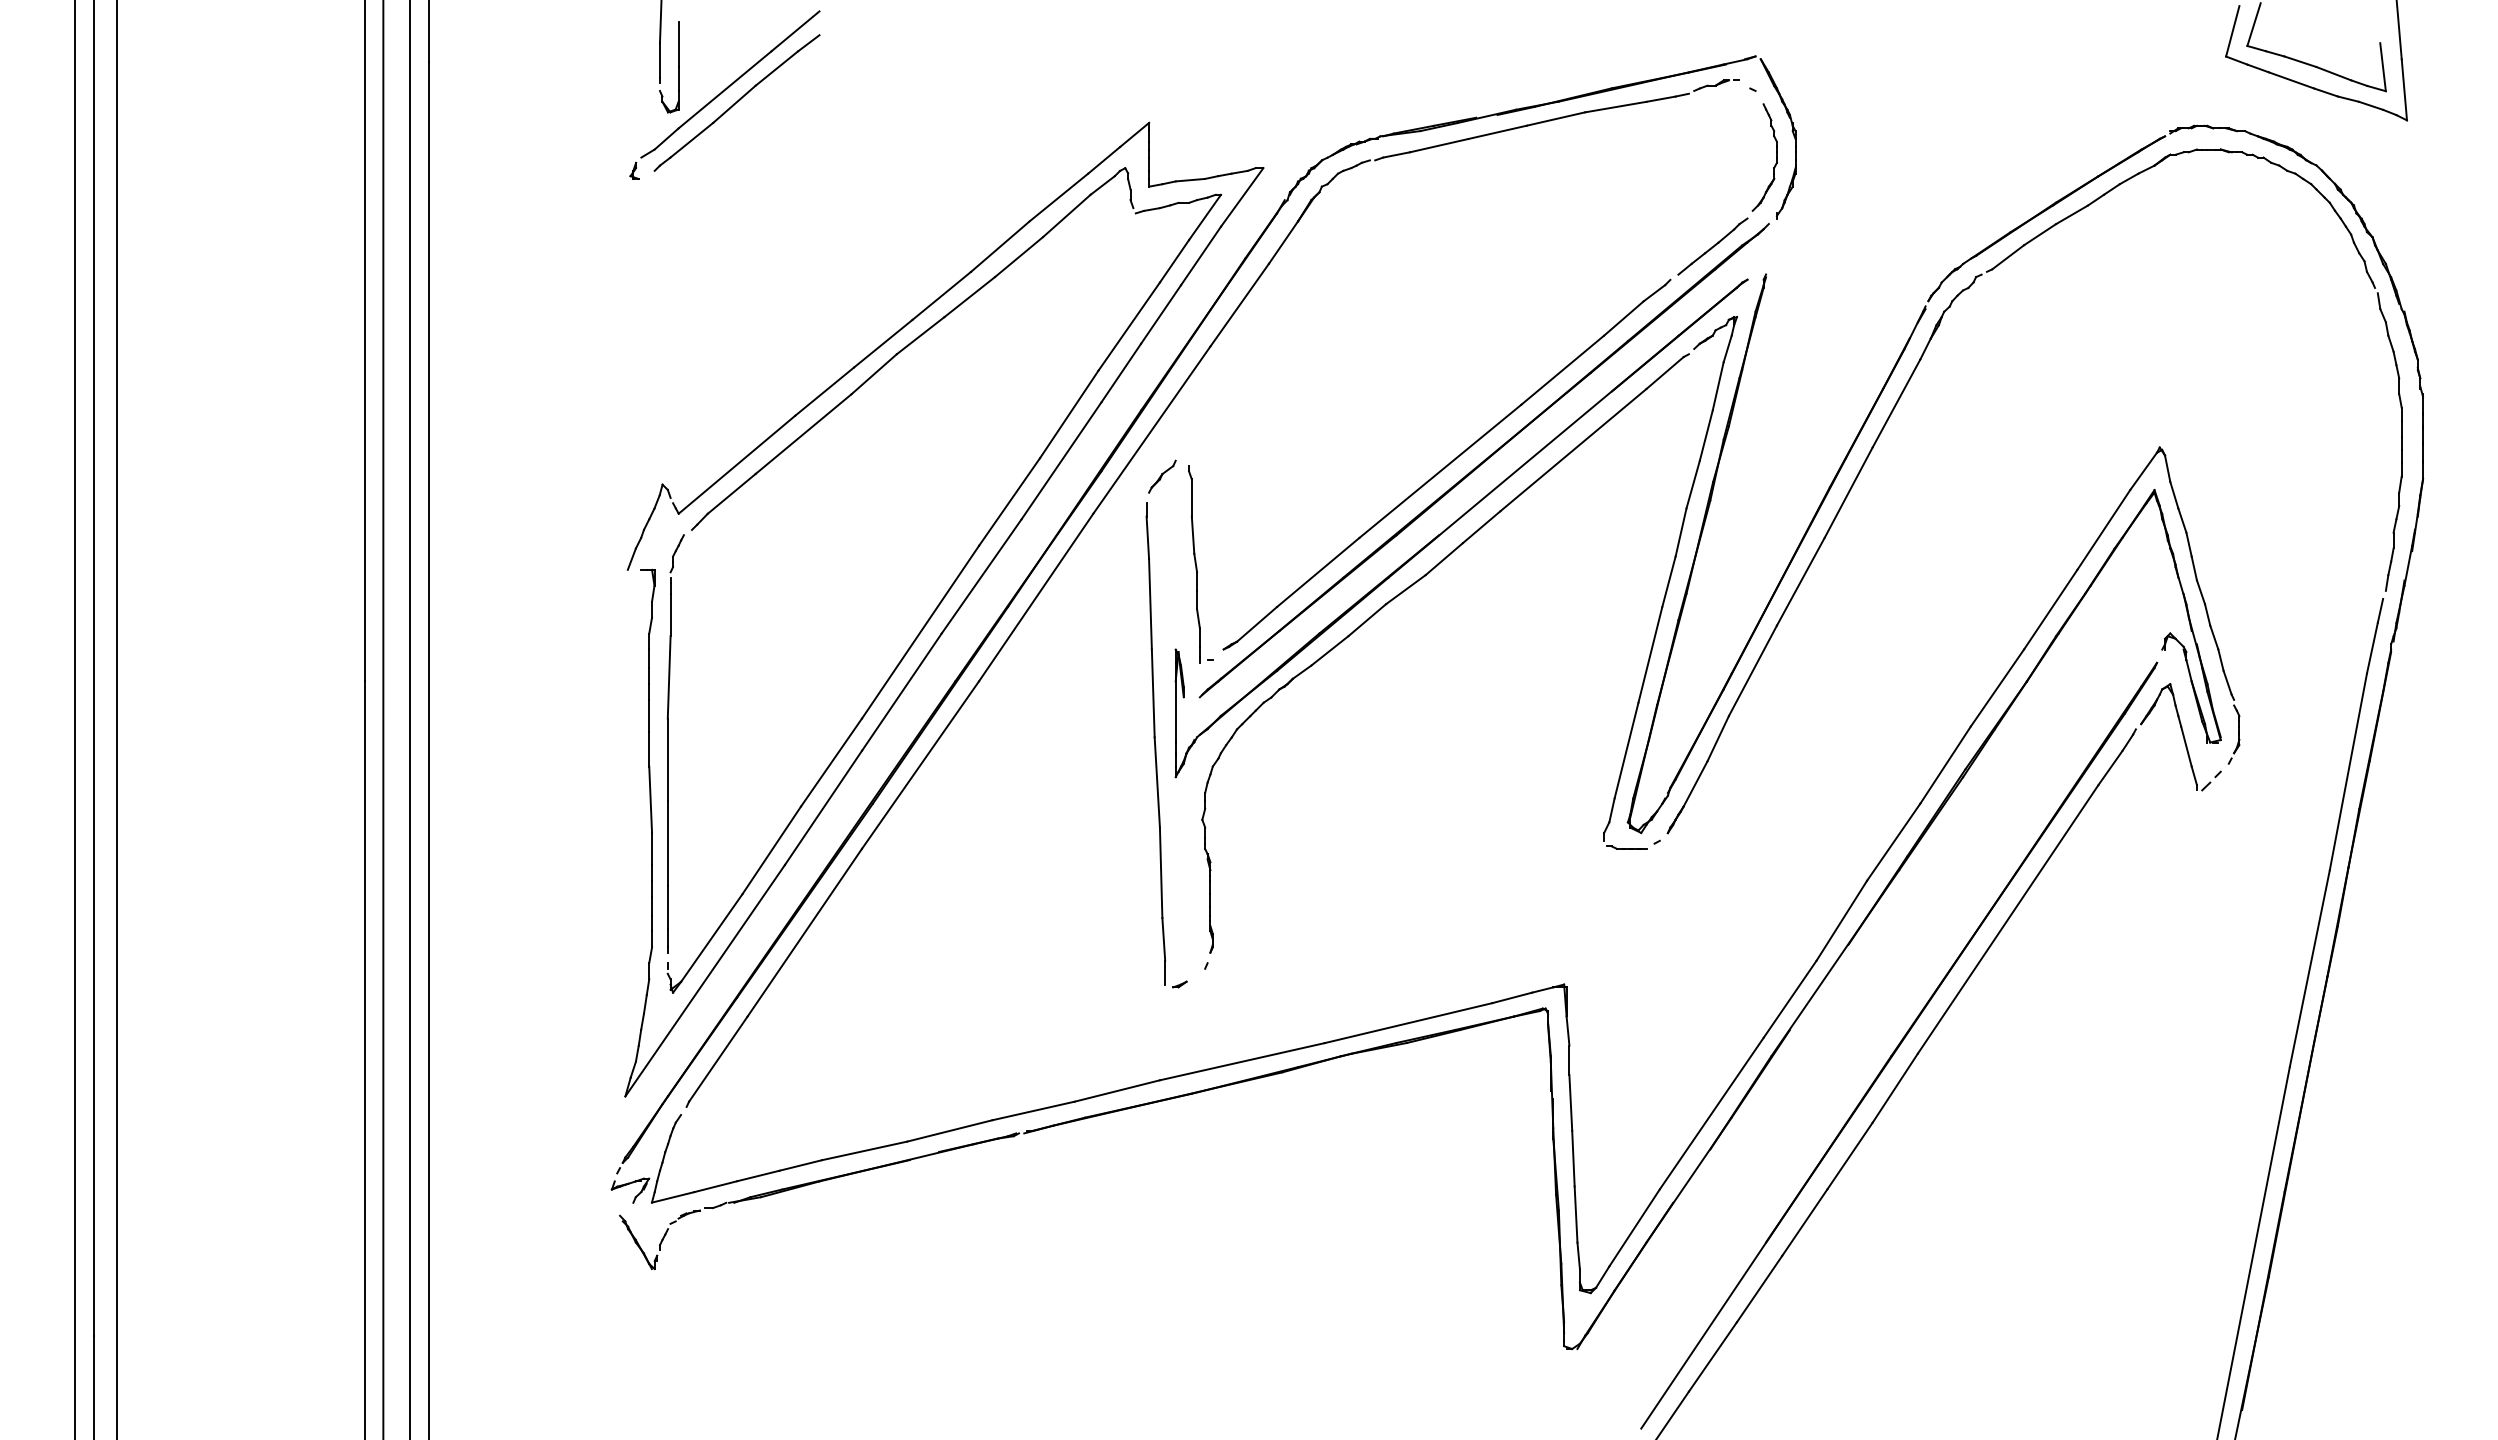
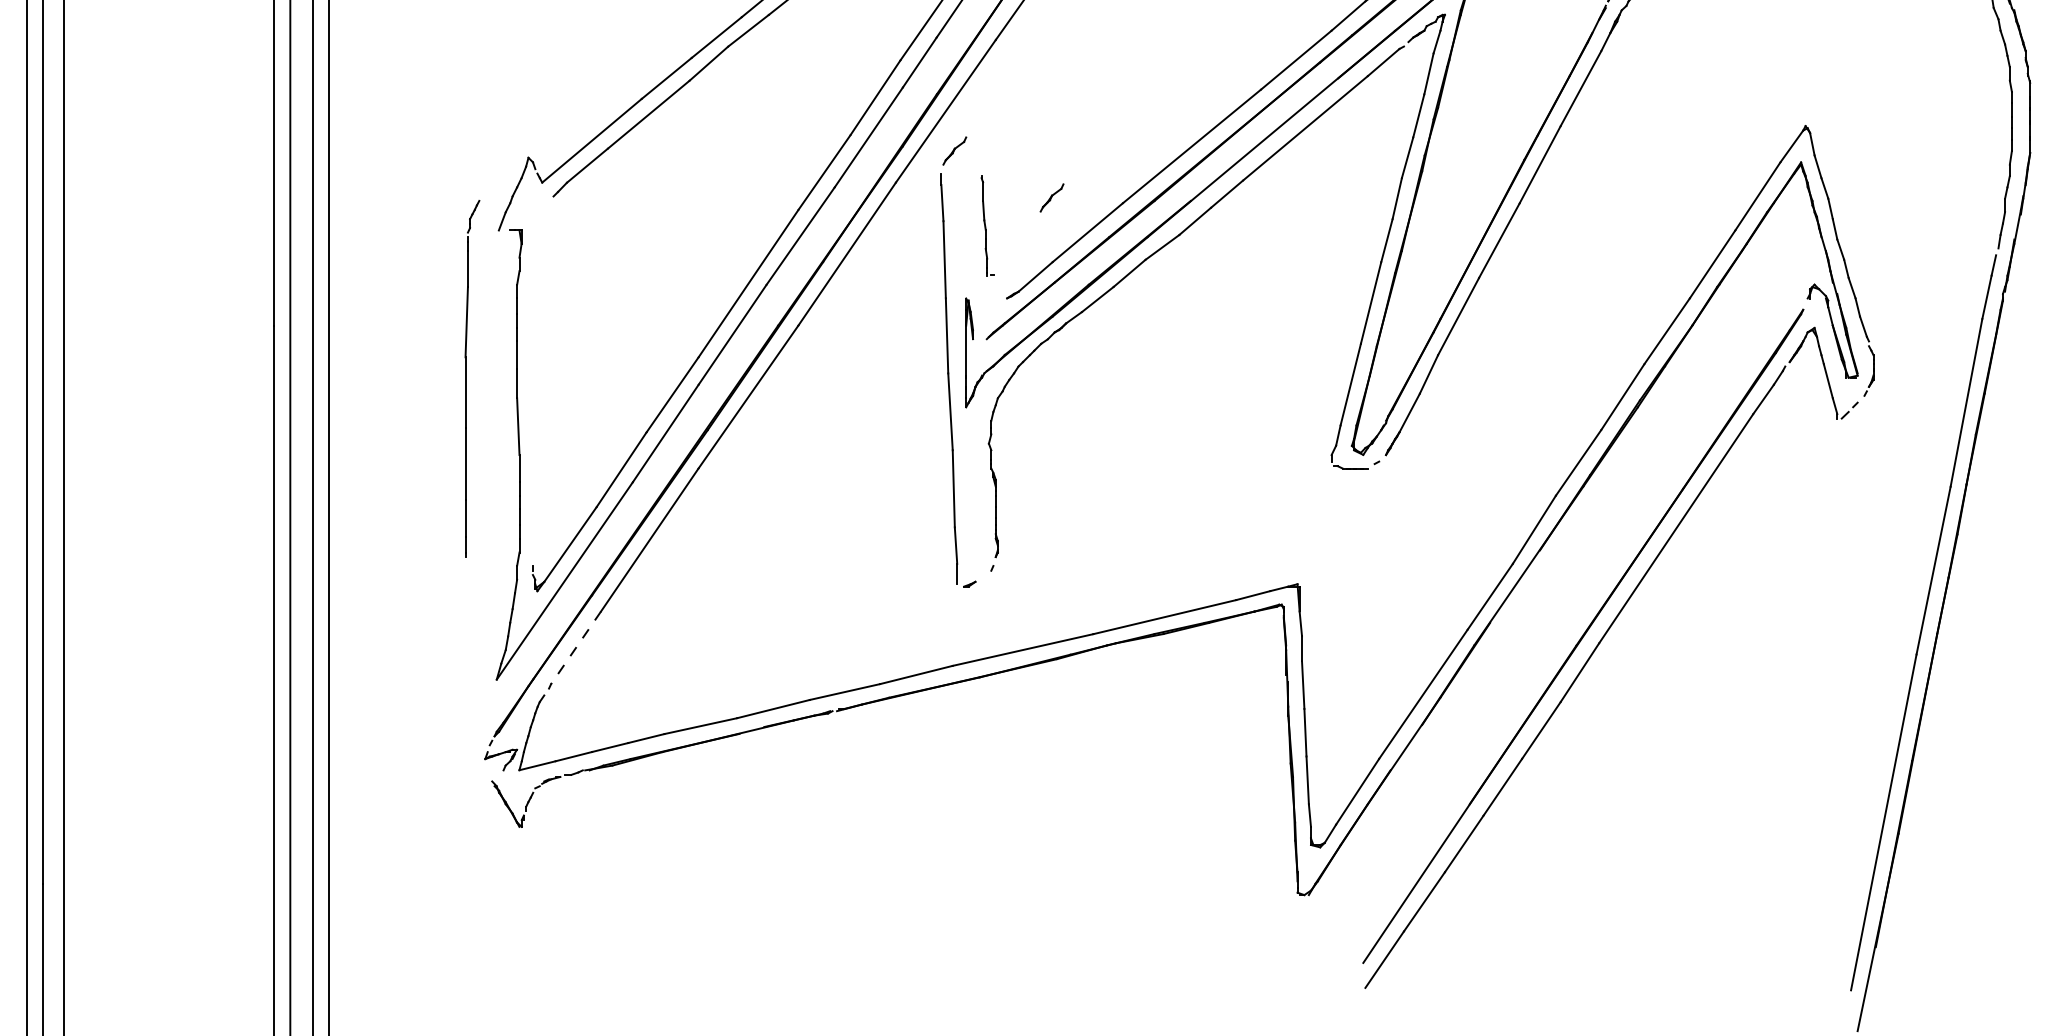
part: (1276, 531) -> (1052, 197), added
part: (1200, 564) -> (987, 225), size x0.6
part: (668, 743) -> (466, 378), moved
line: (718, 1059) -> (576, 648), solid -> dashed

